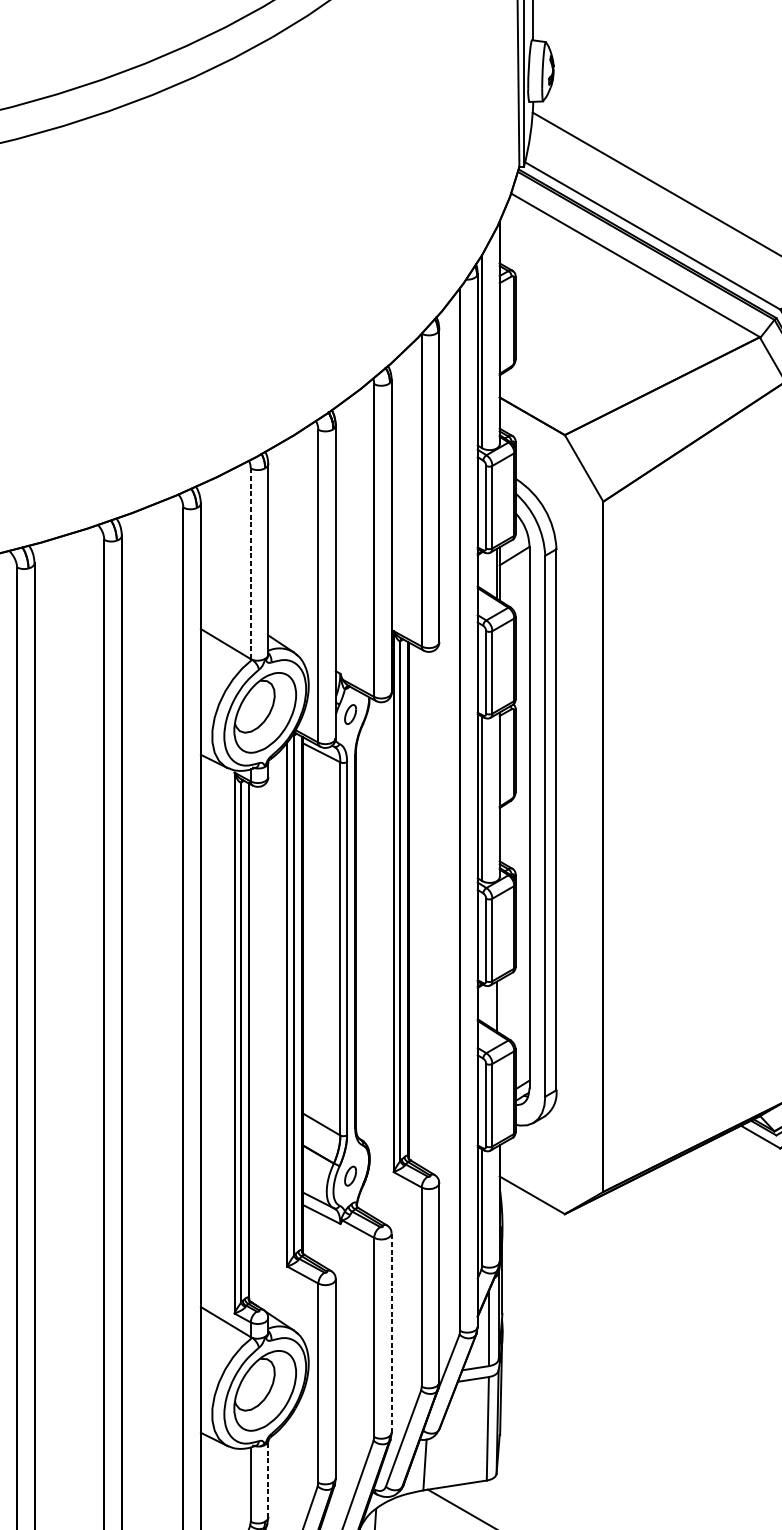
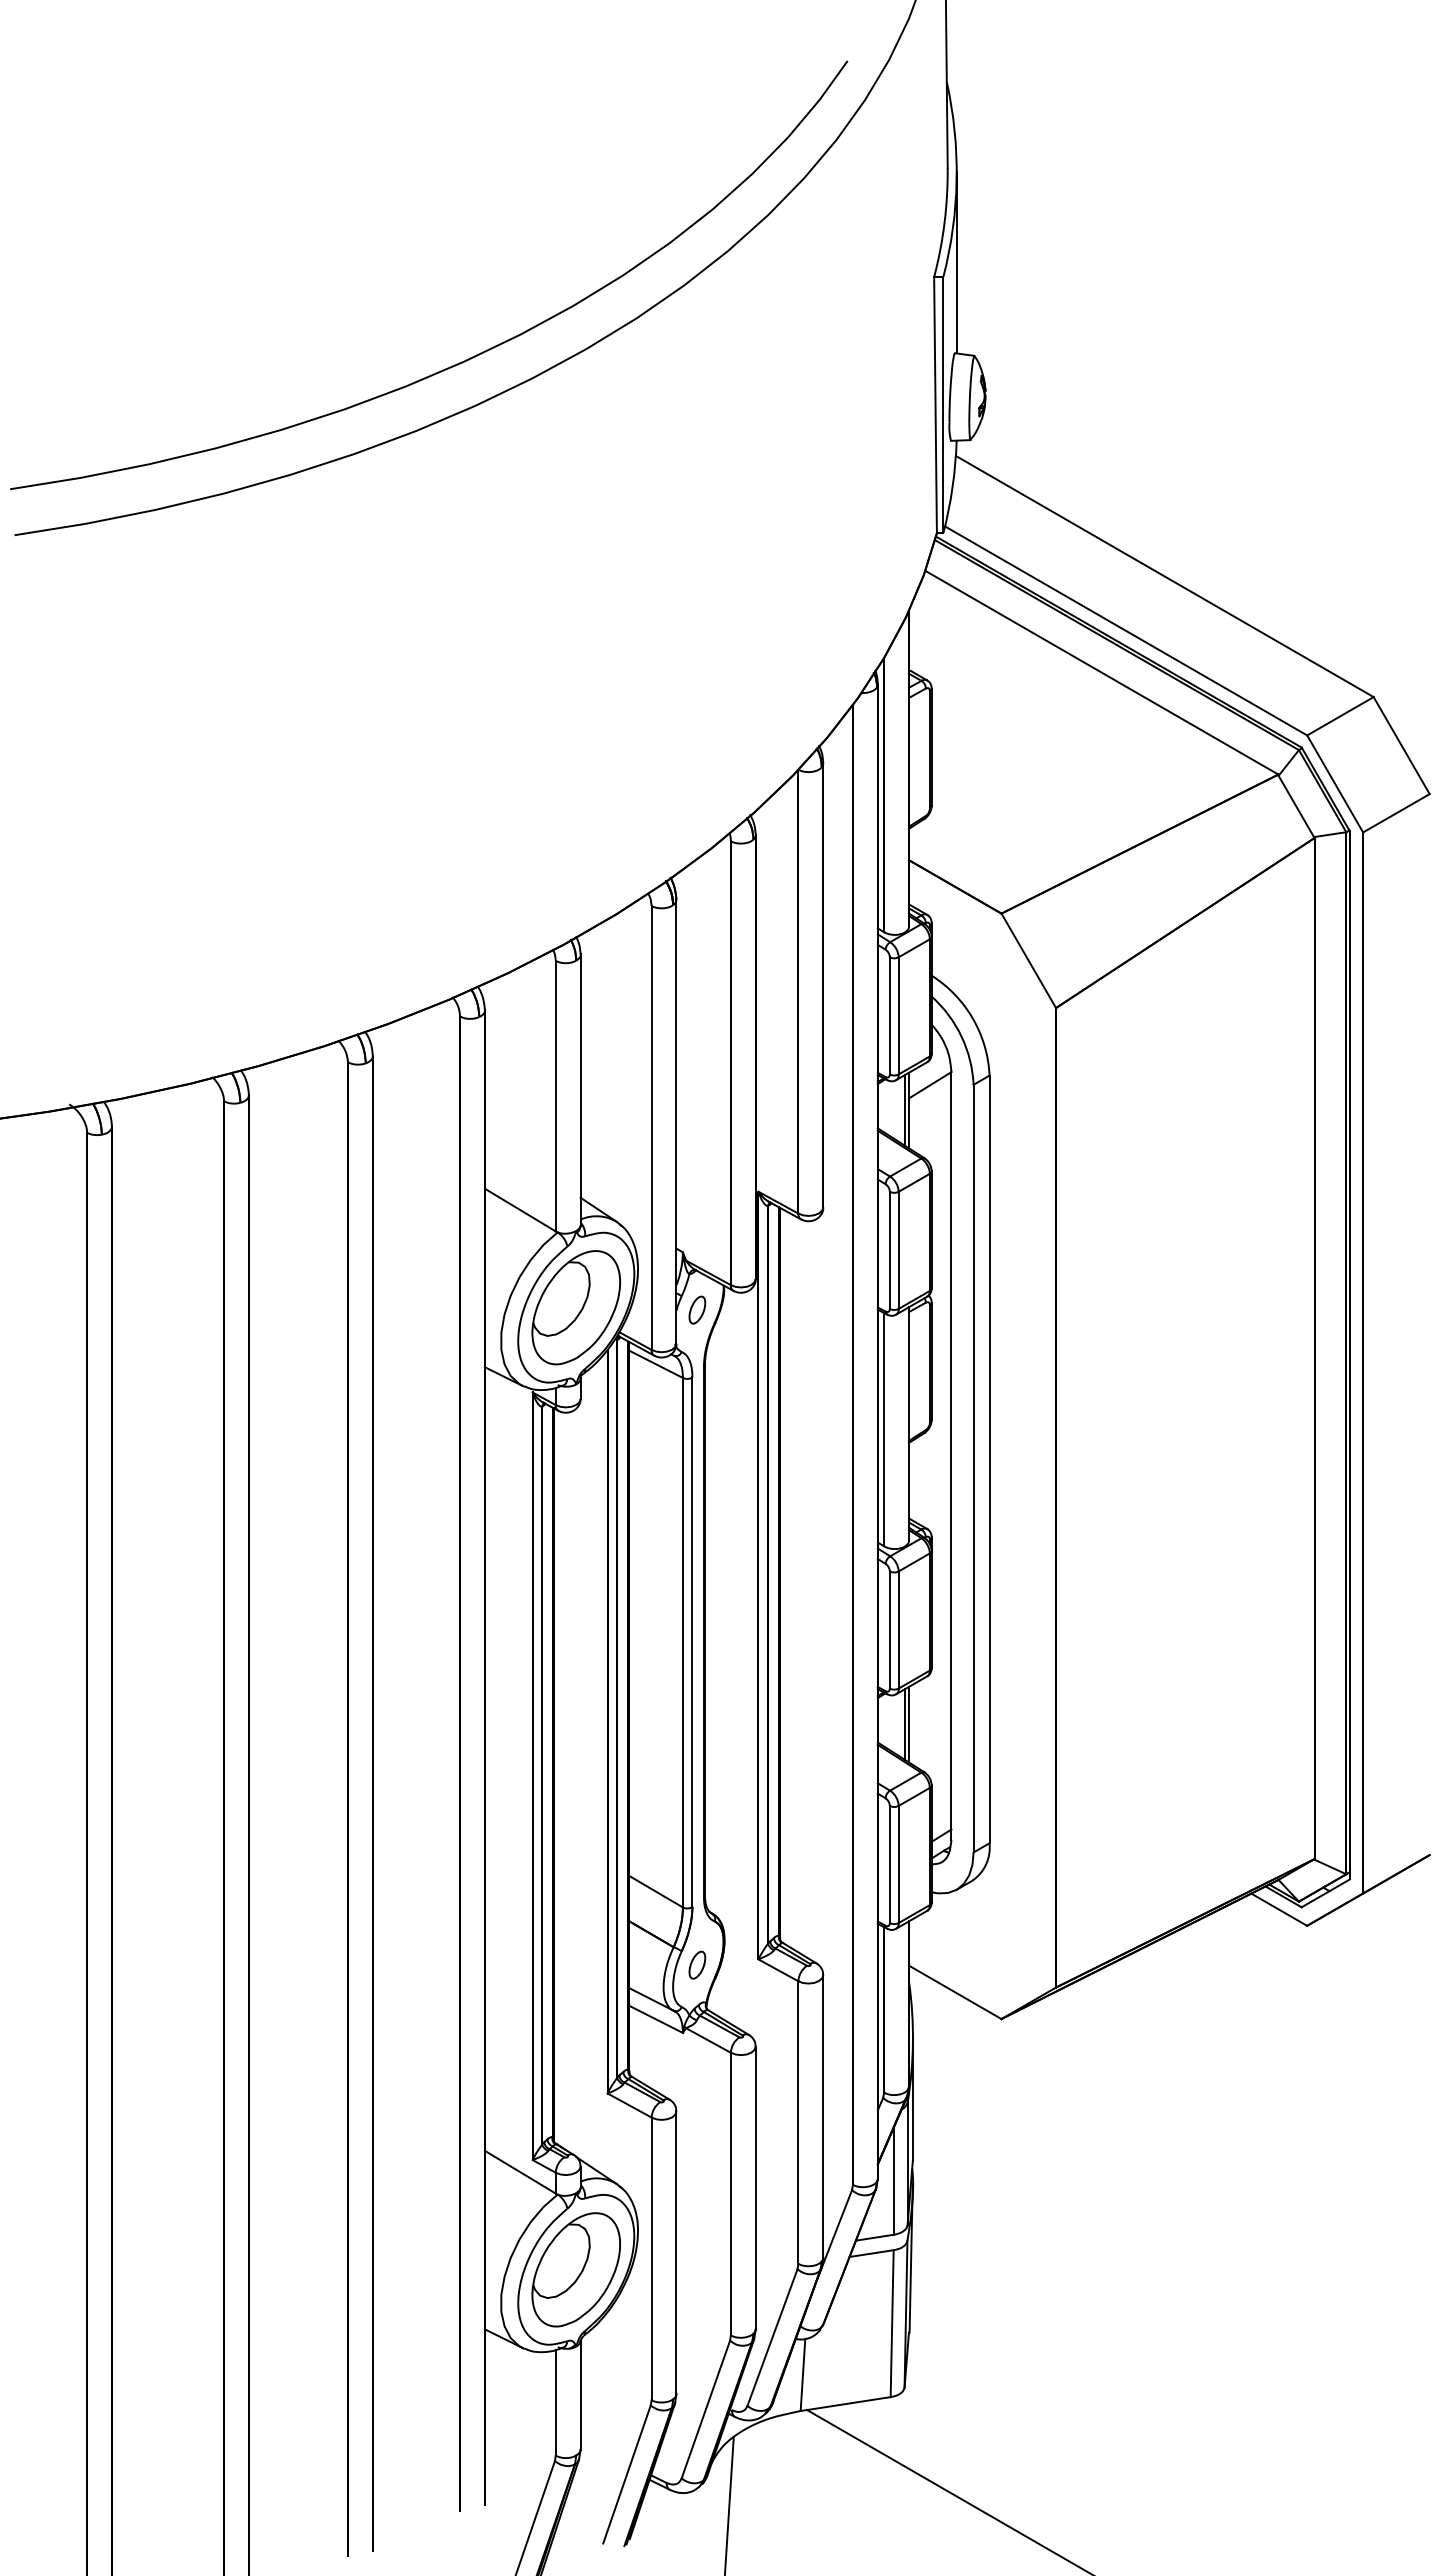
line: (250, 563) -> (555, 1095), dashed -> solid
line: (500, 1006) -> (909, 1724), added
line: (391, 1332) -> (755, 2187), dashed -> solid
line: (268, 1478) -> (580, 2394), dashed -> solid

